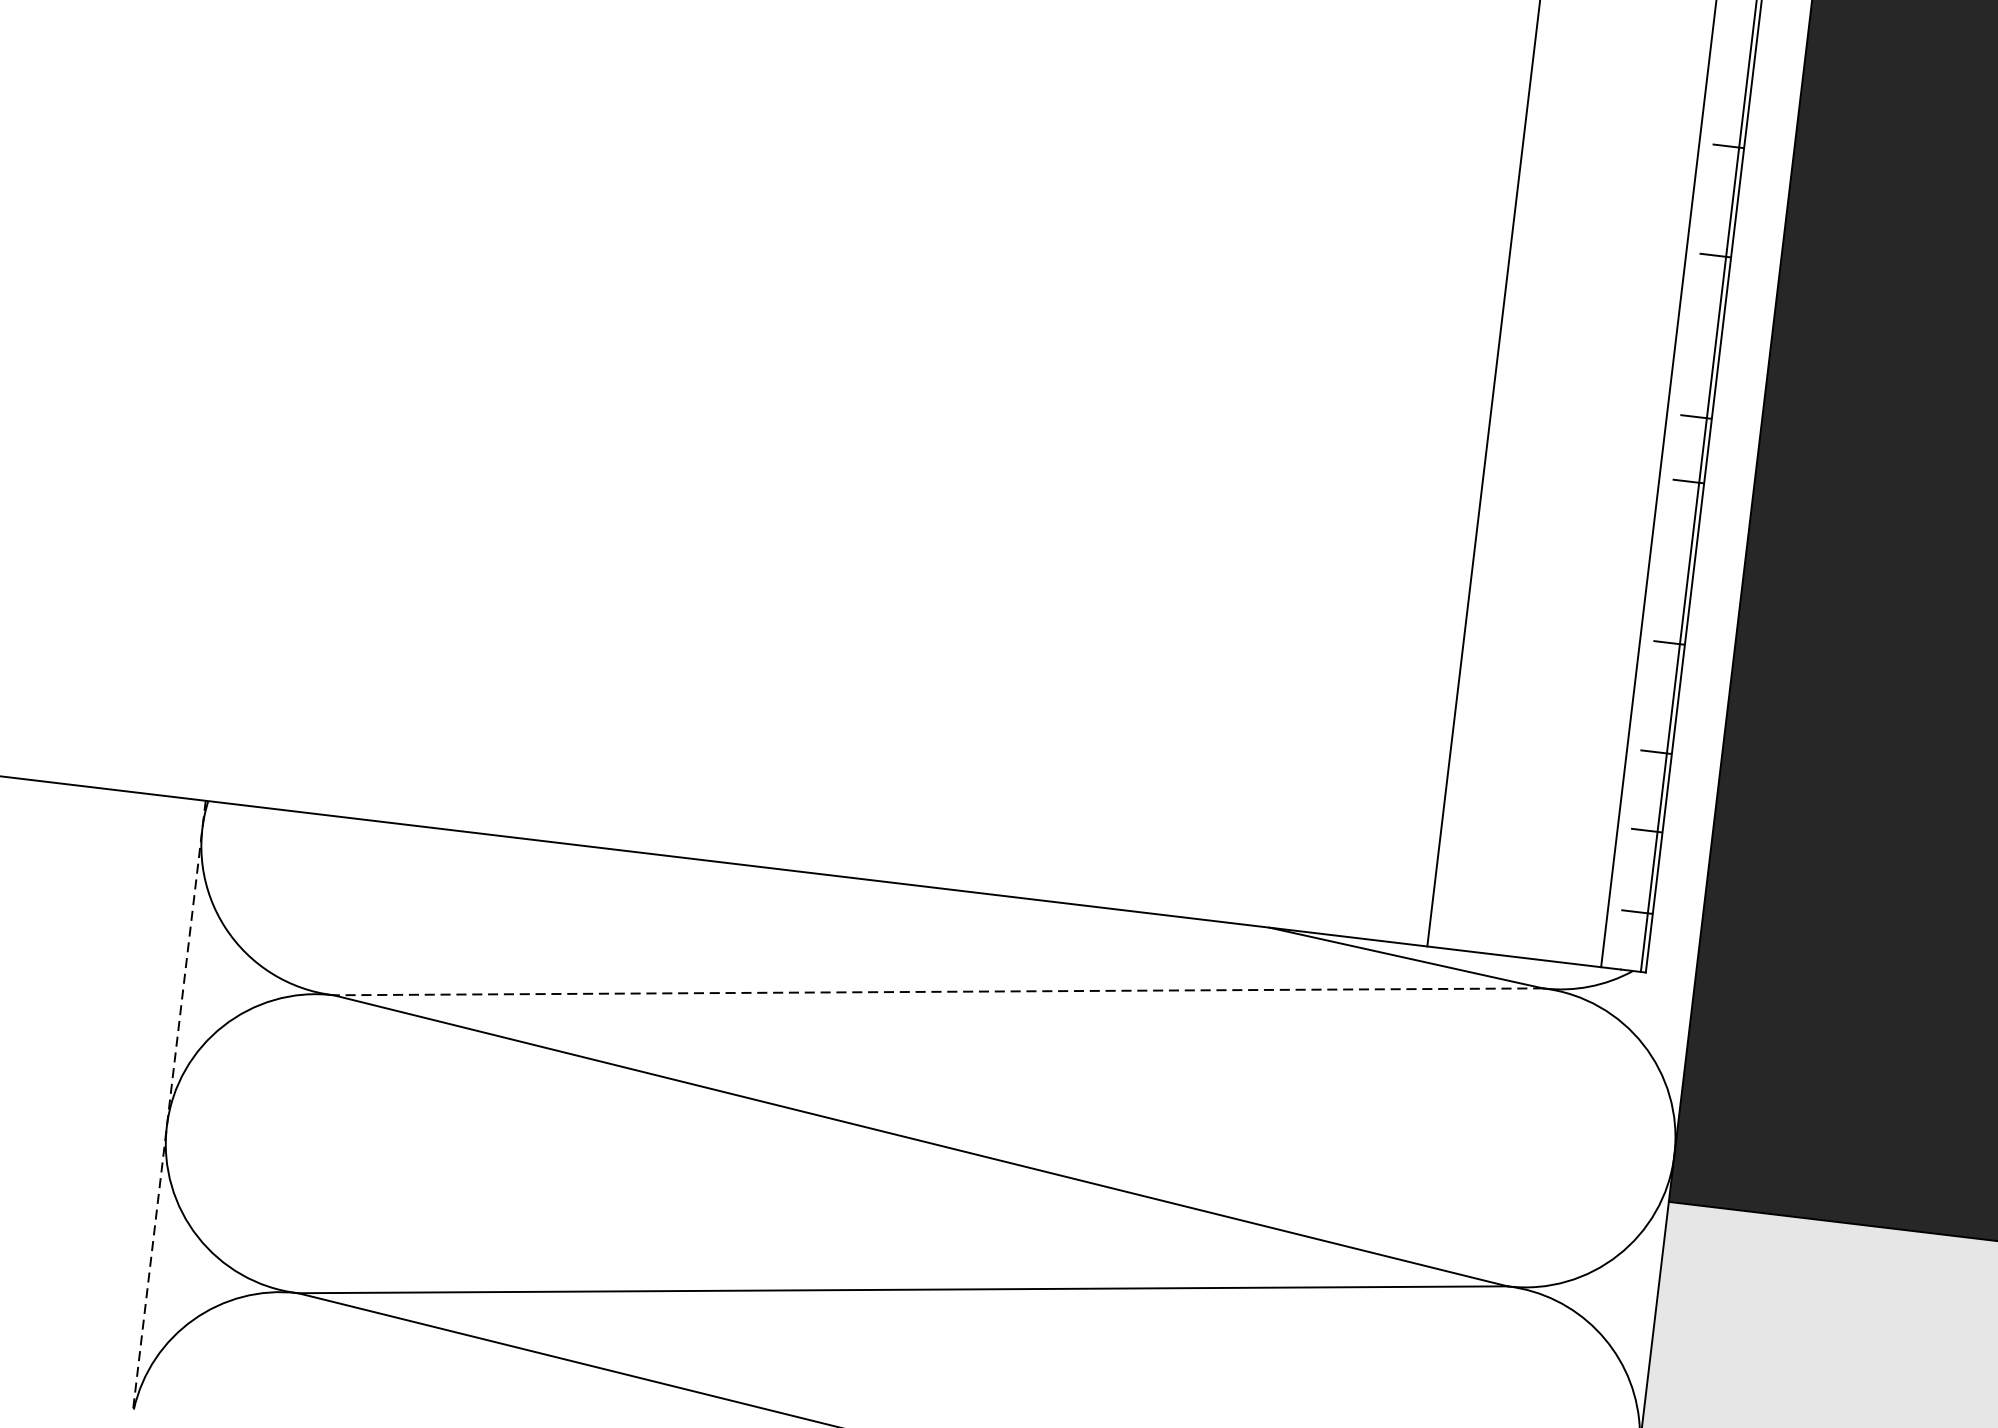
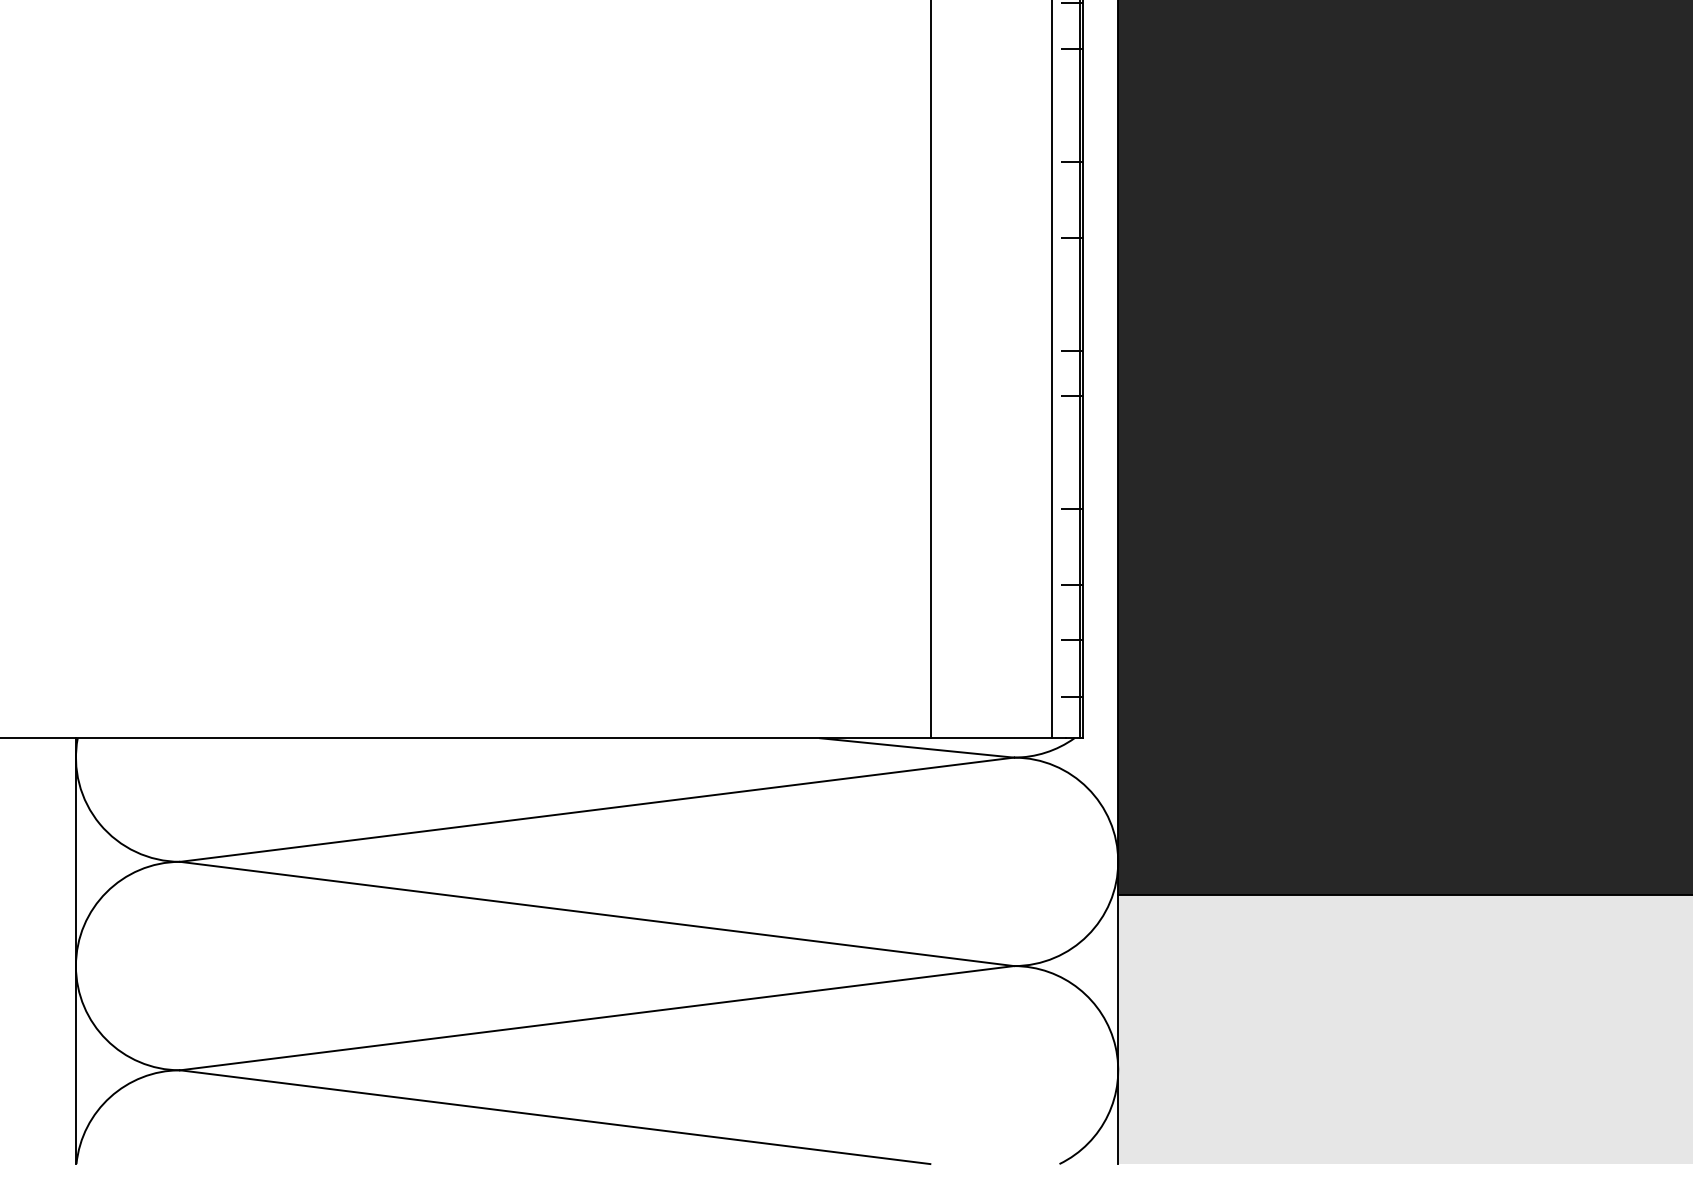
line: (937, 991) -> (596, 809), dashed -> solid
line: (168, 1105) -> (75, 951), dashed -> solid

